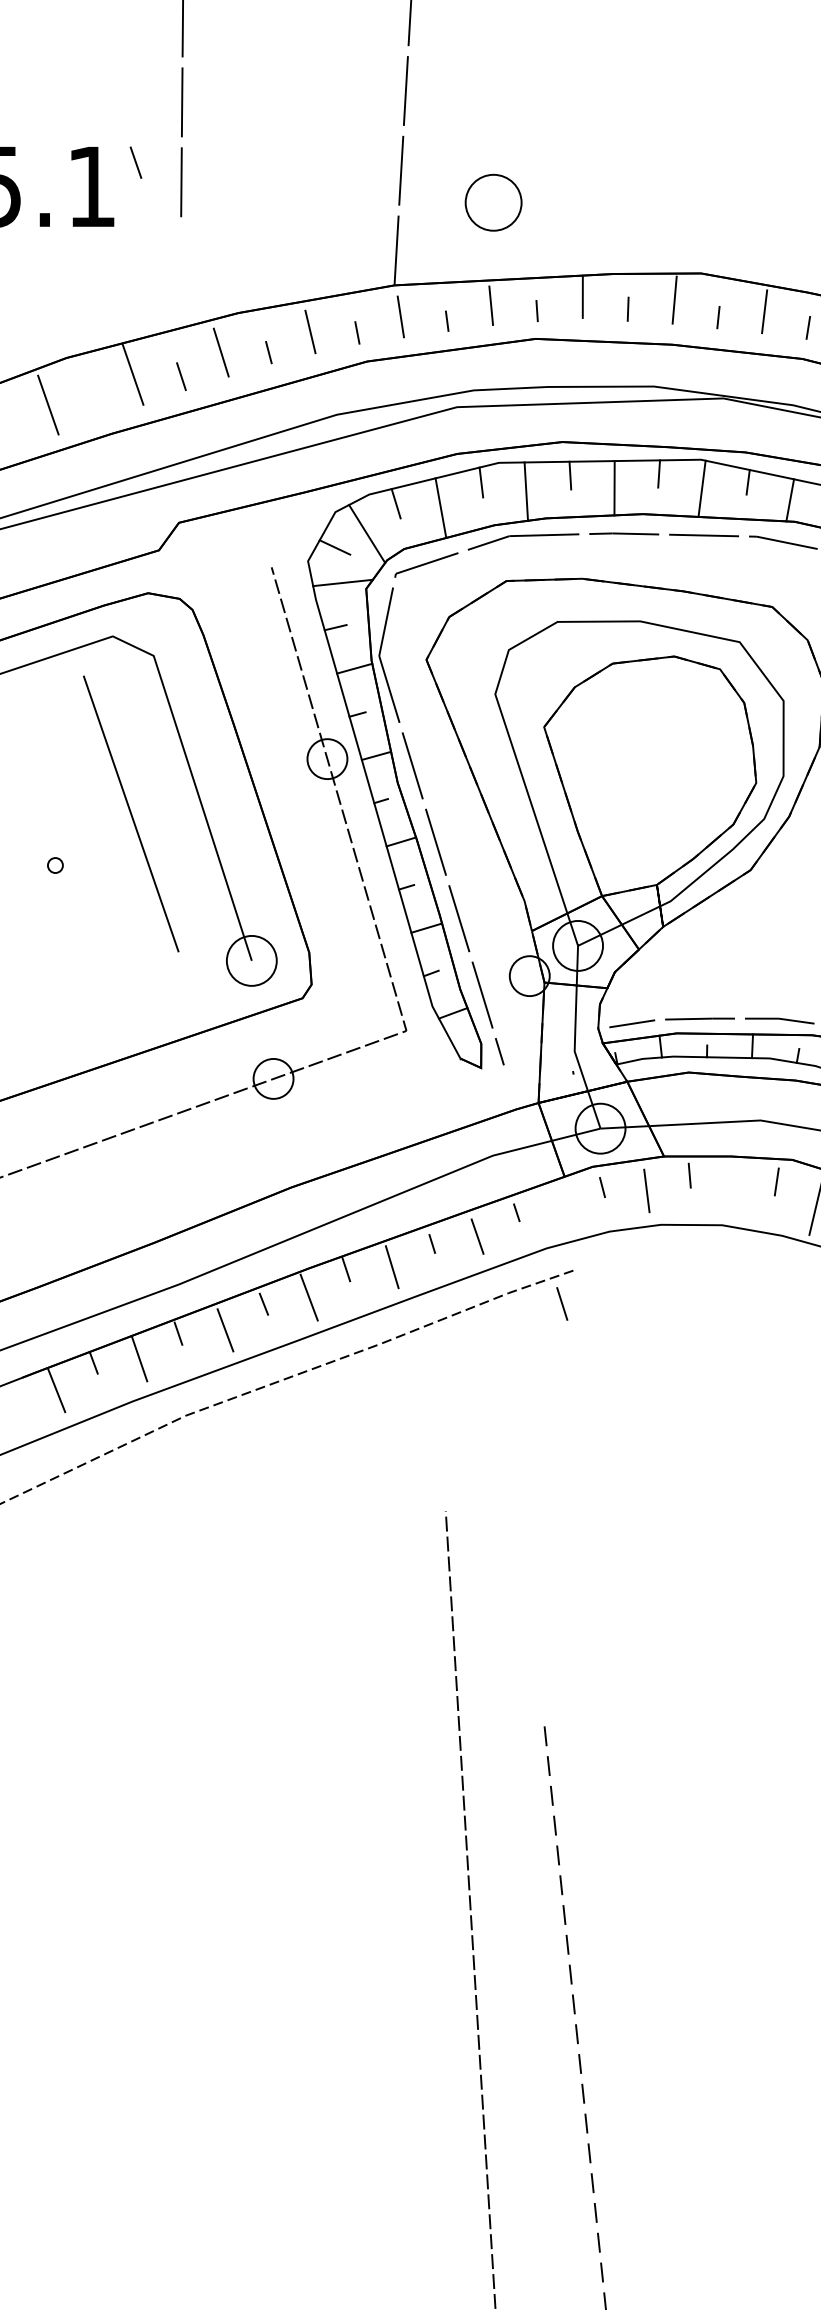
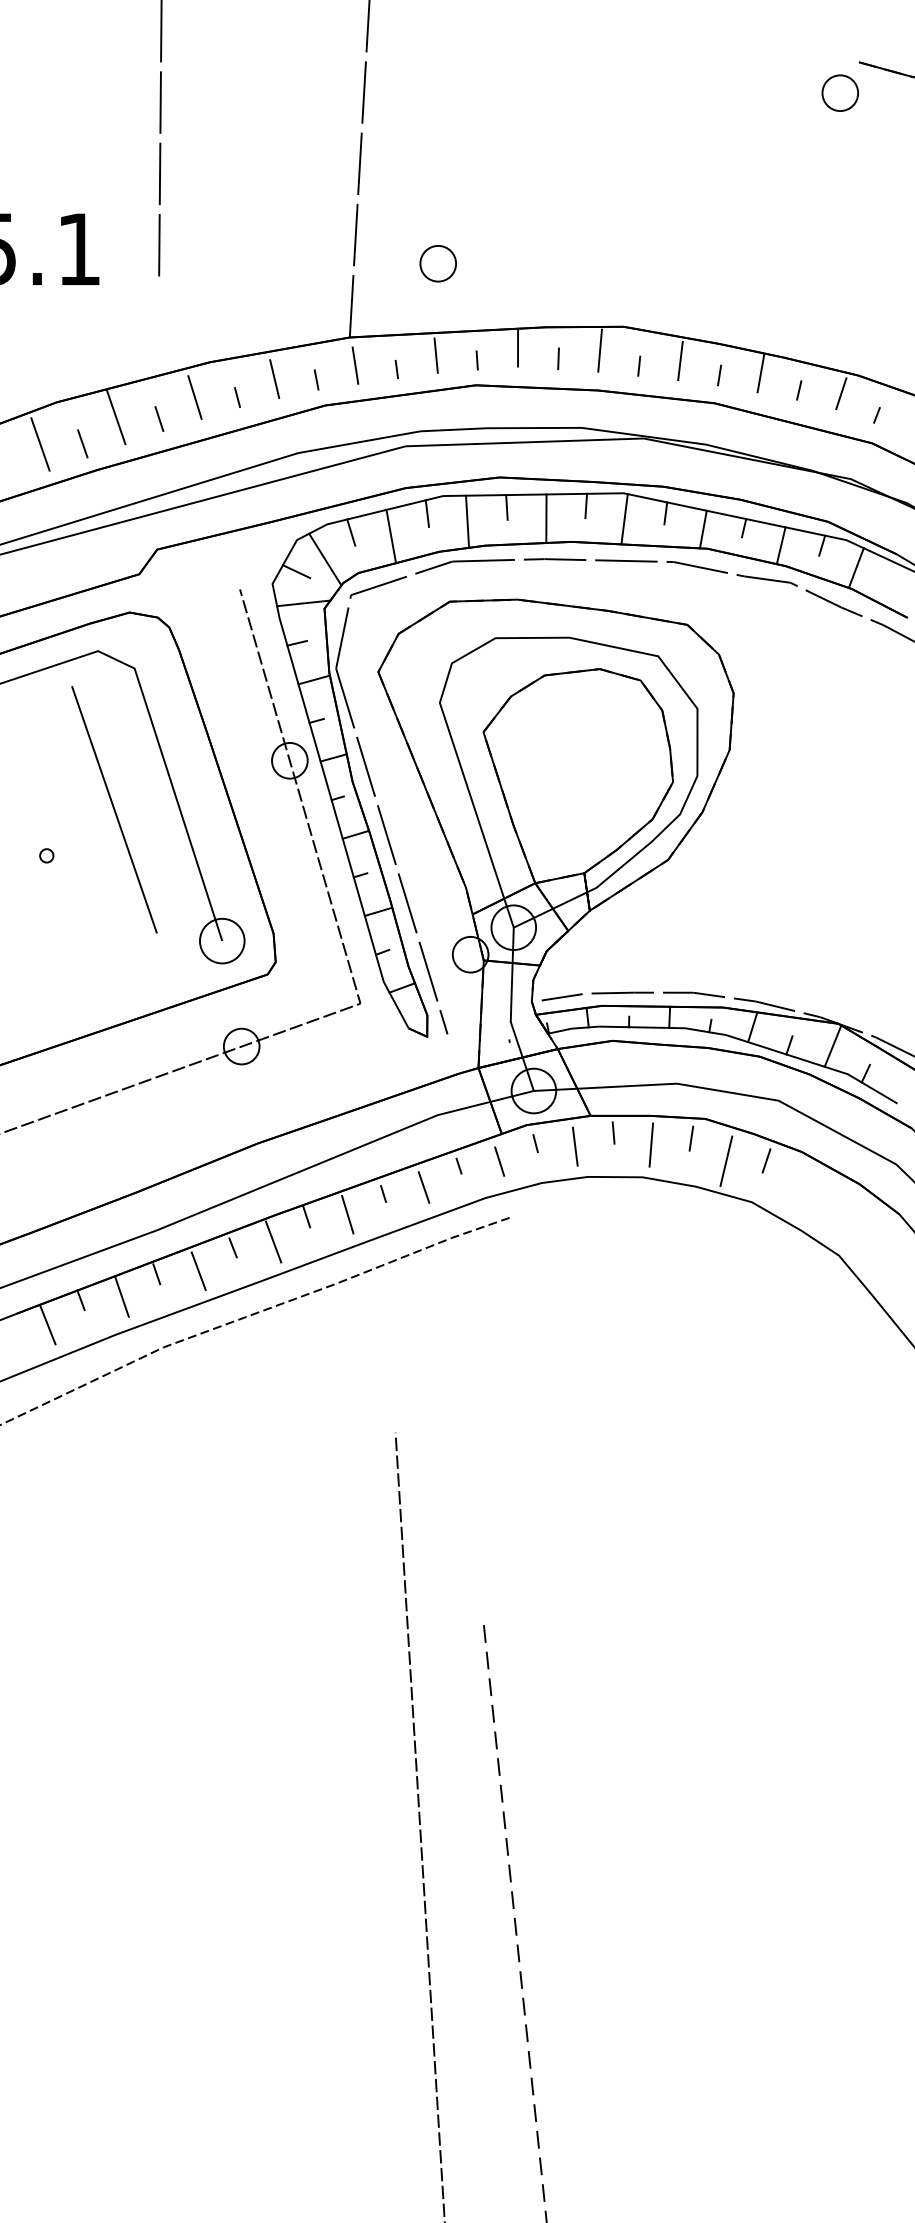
line: (135, 162) -> (82, 443), moved
part: (492, 202) -> (437, 263), size x0.71
line: (732, 1188) -> (651, 1144), added
line: (562, 1303) -> (499, 1161), moved

